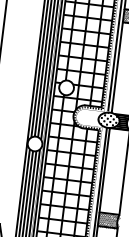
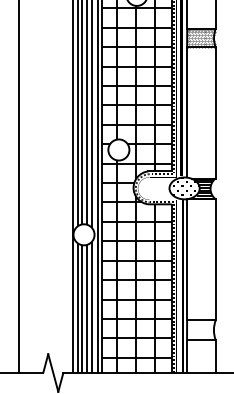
hatch: (108, 220) -> (201, 330), removed

